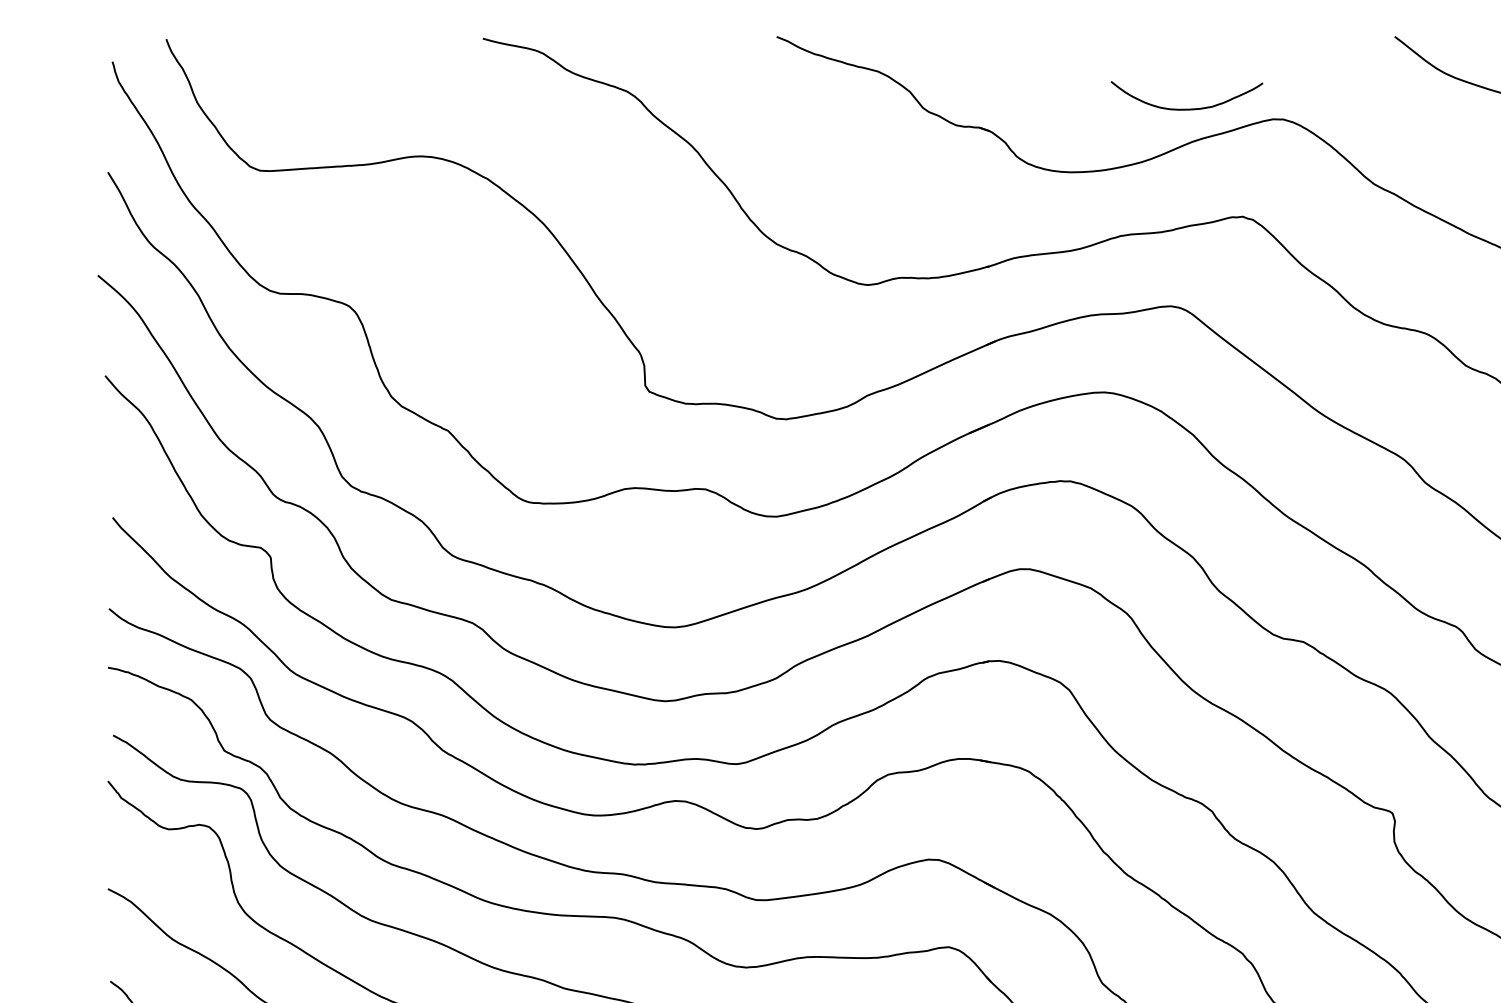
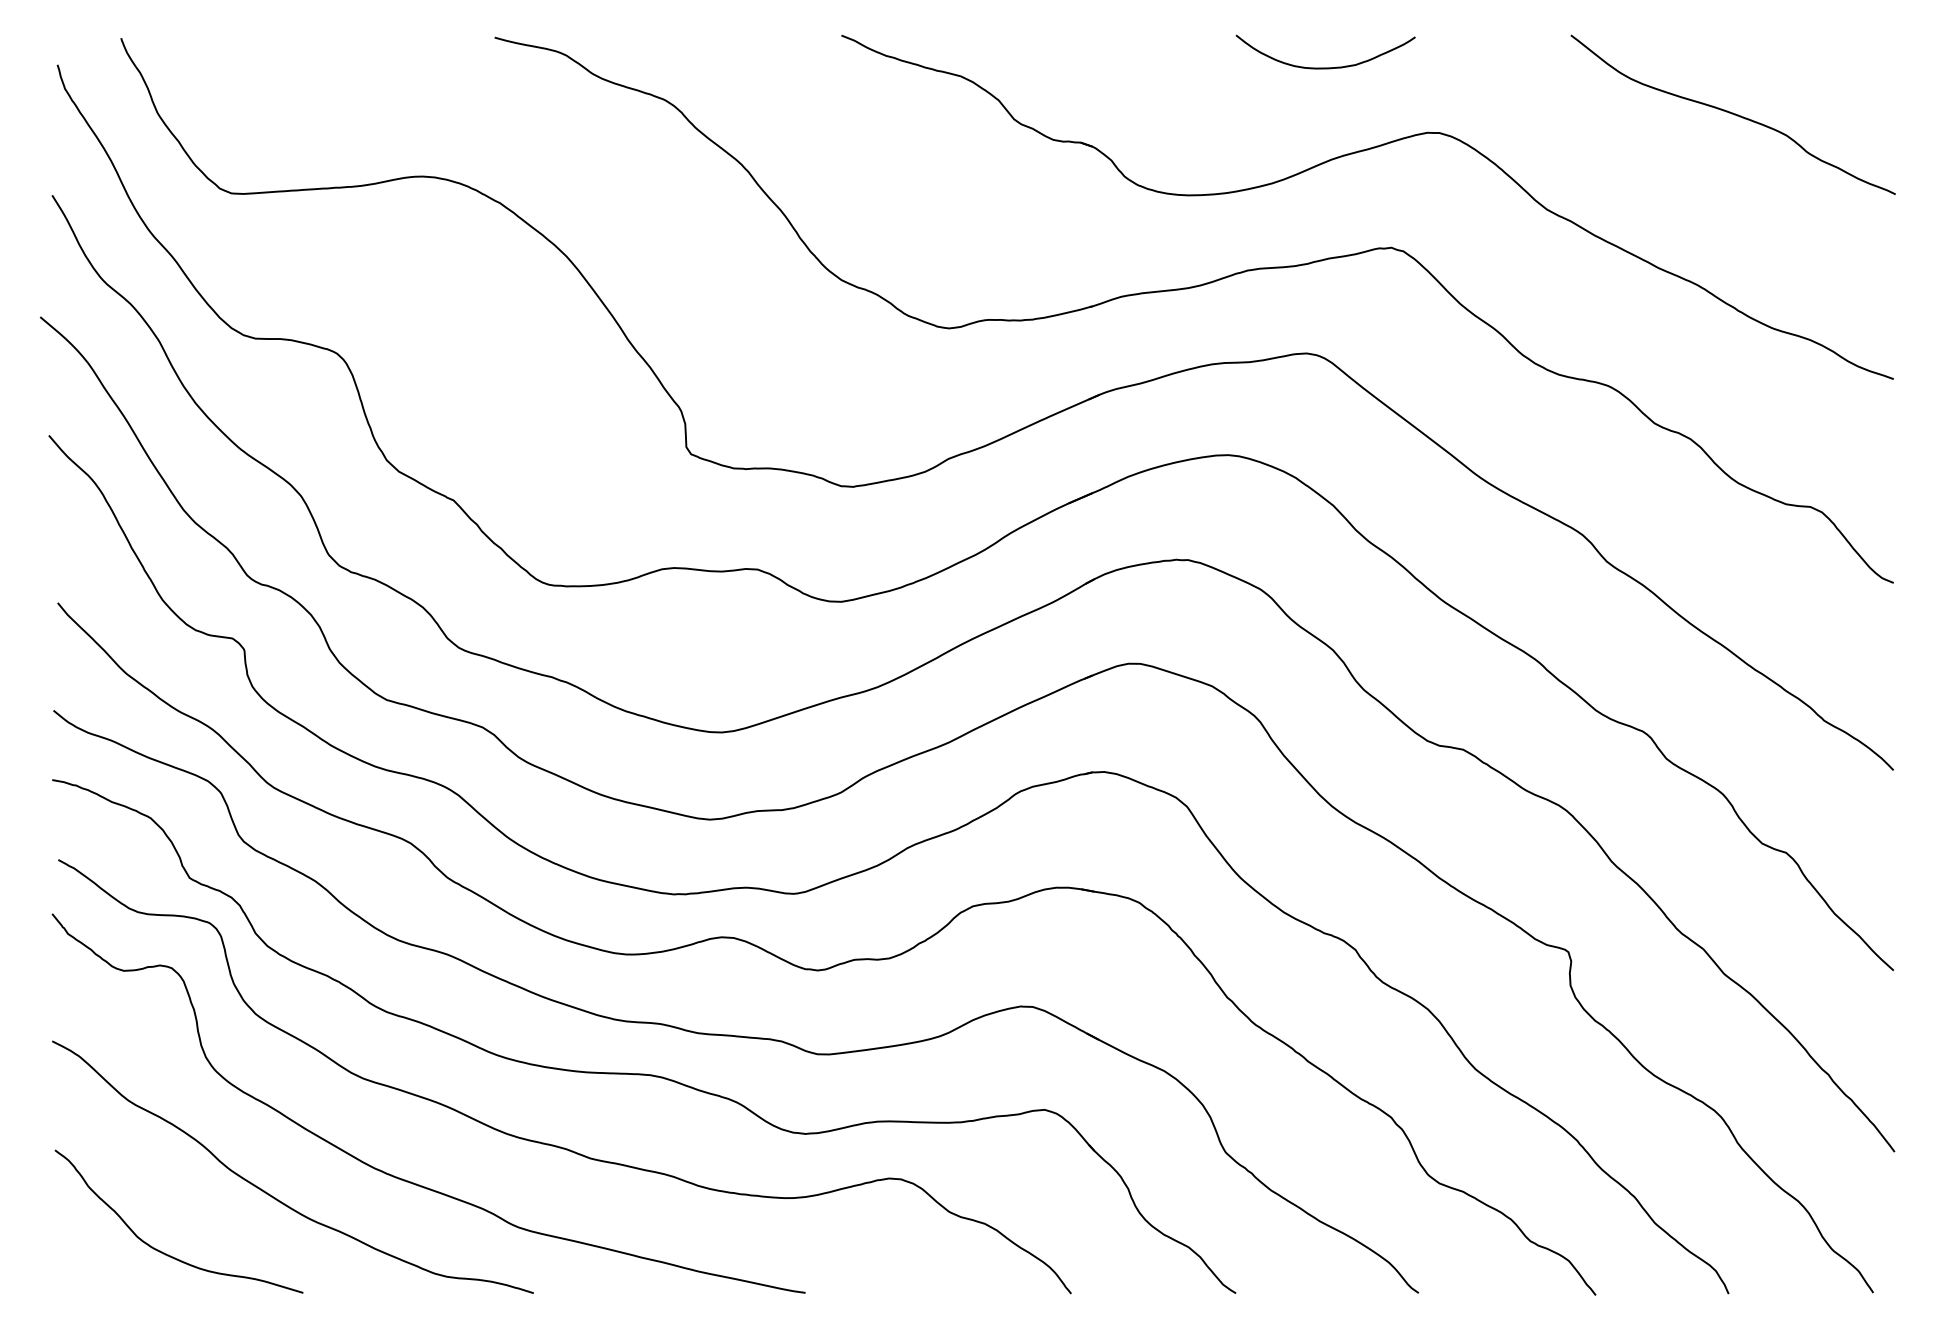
curve: (1186, 108) -> (1325, 67), moved

